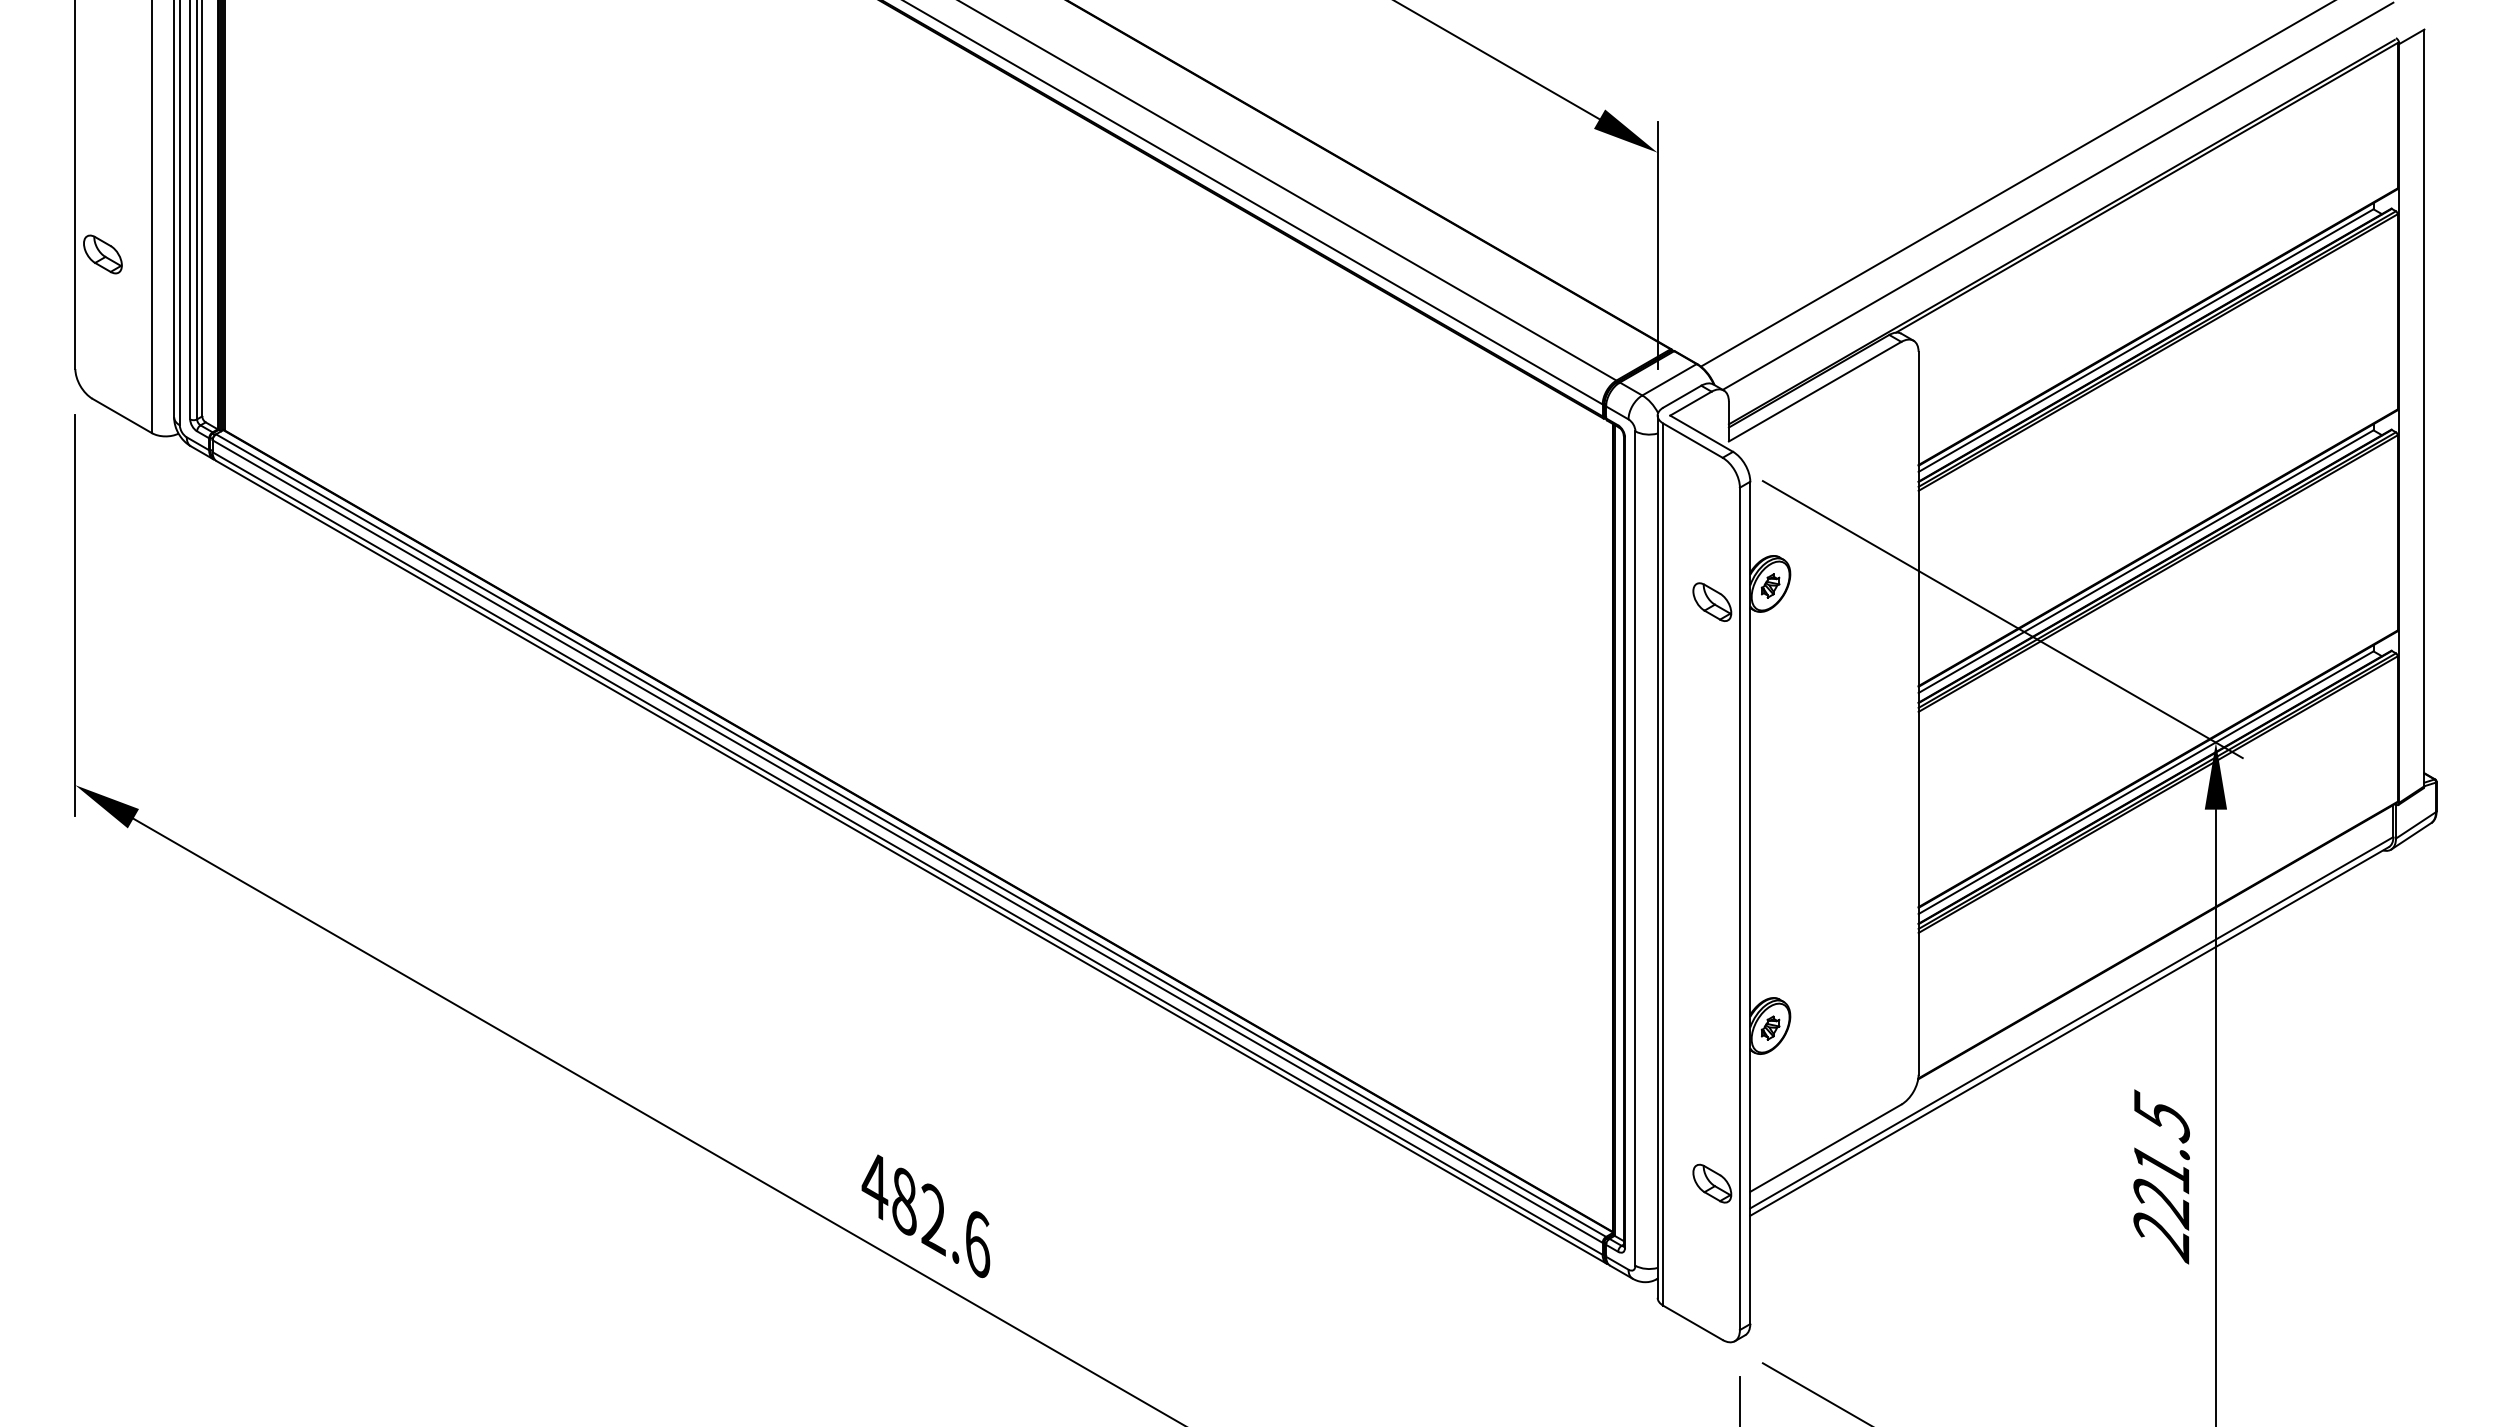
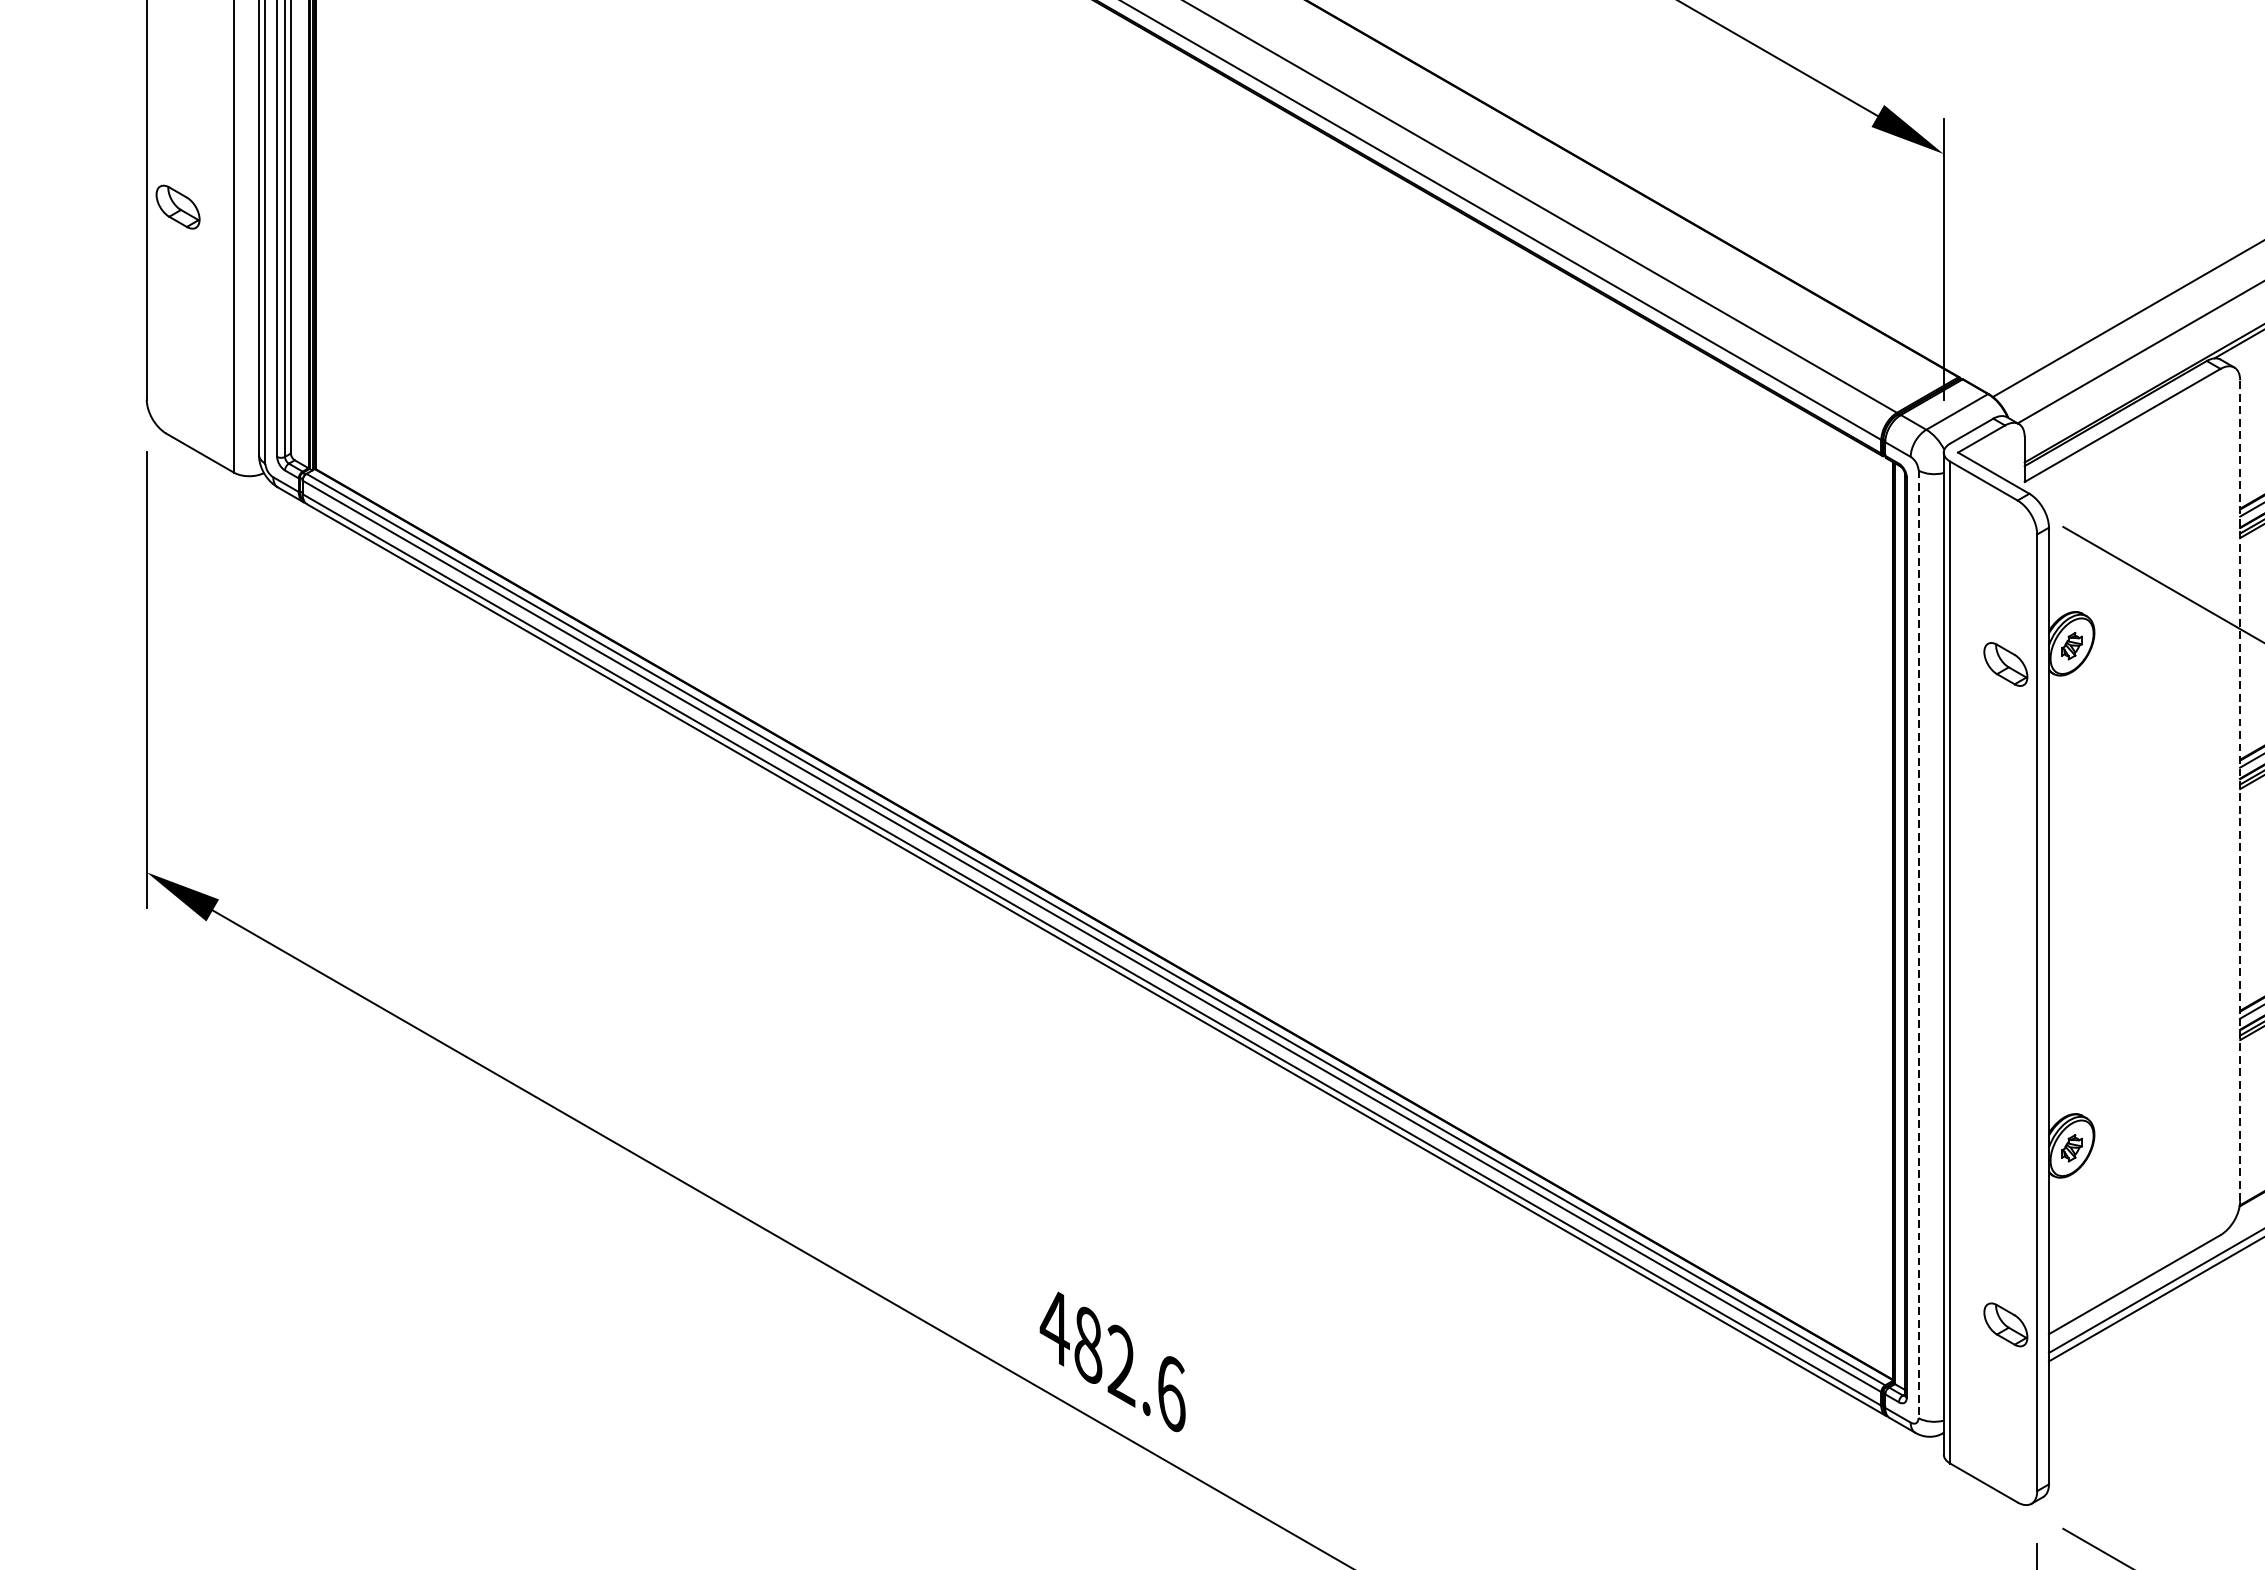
part: (102, 254) -> (177, 207), moved
line: (1918, 712) -> (2240, 789), solid -> dashed
line: (1635, 849) -> (1918, 945), solid -> dashed

